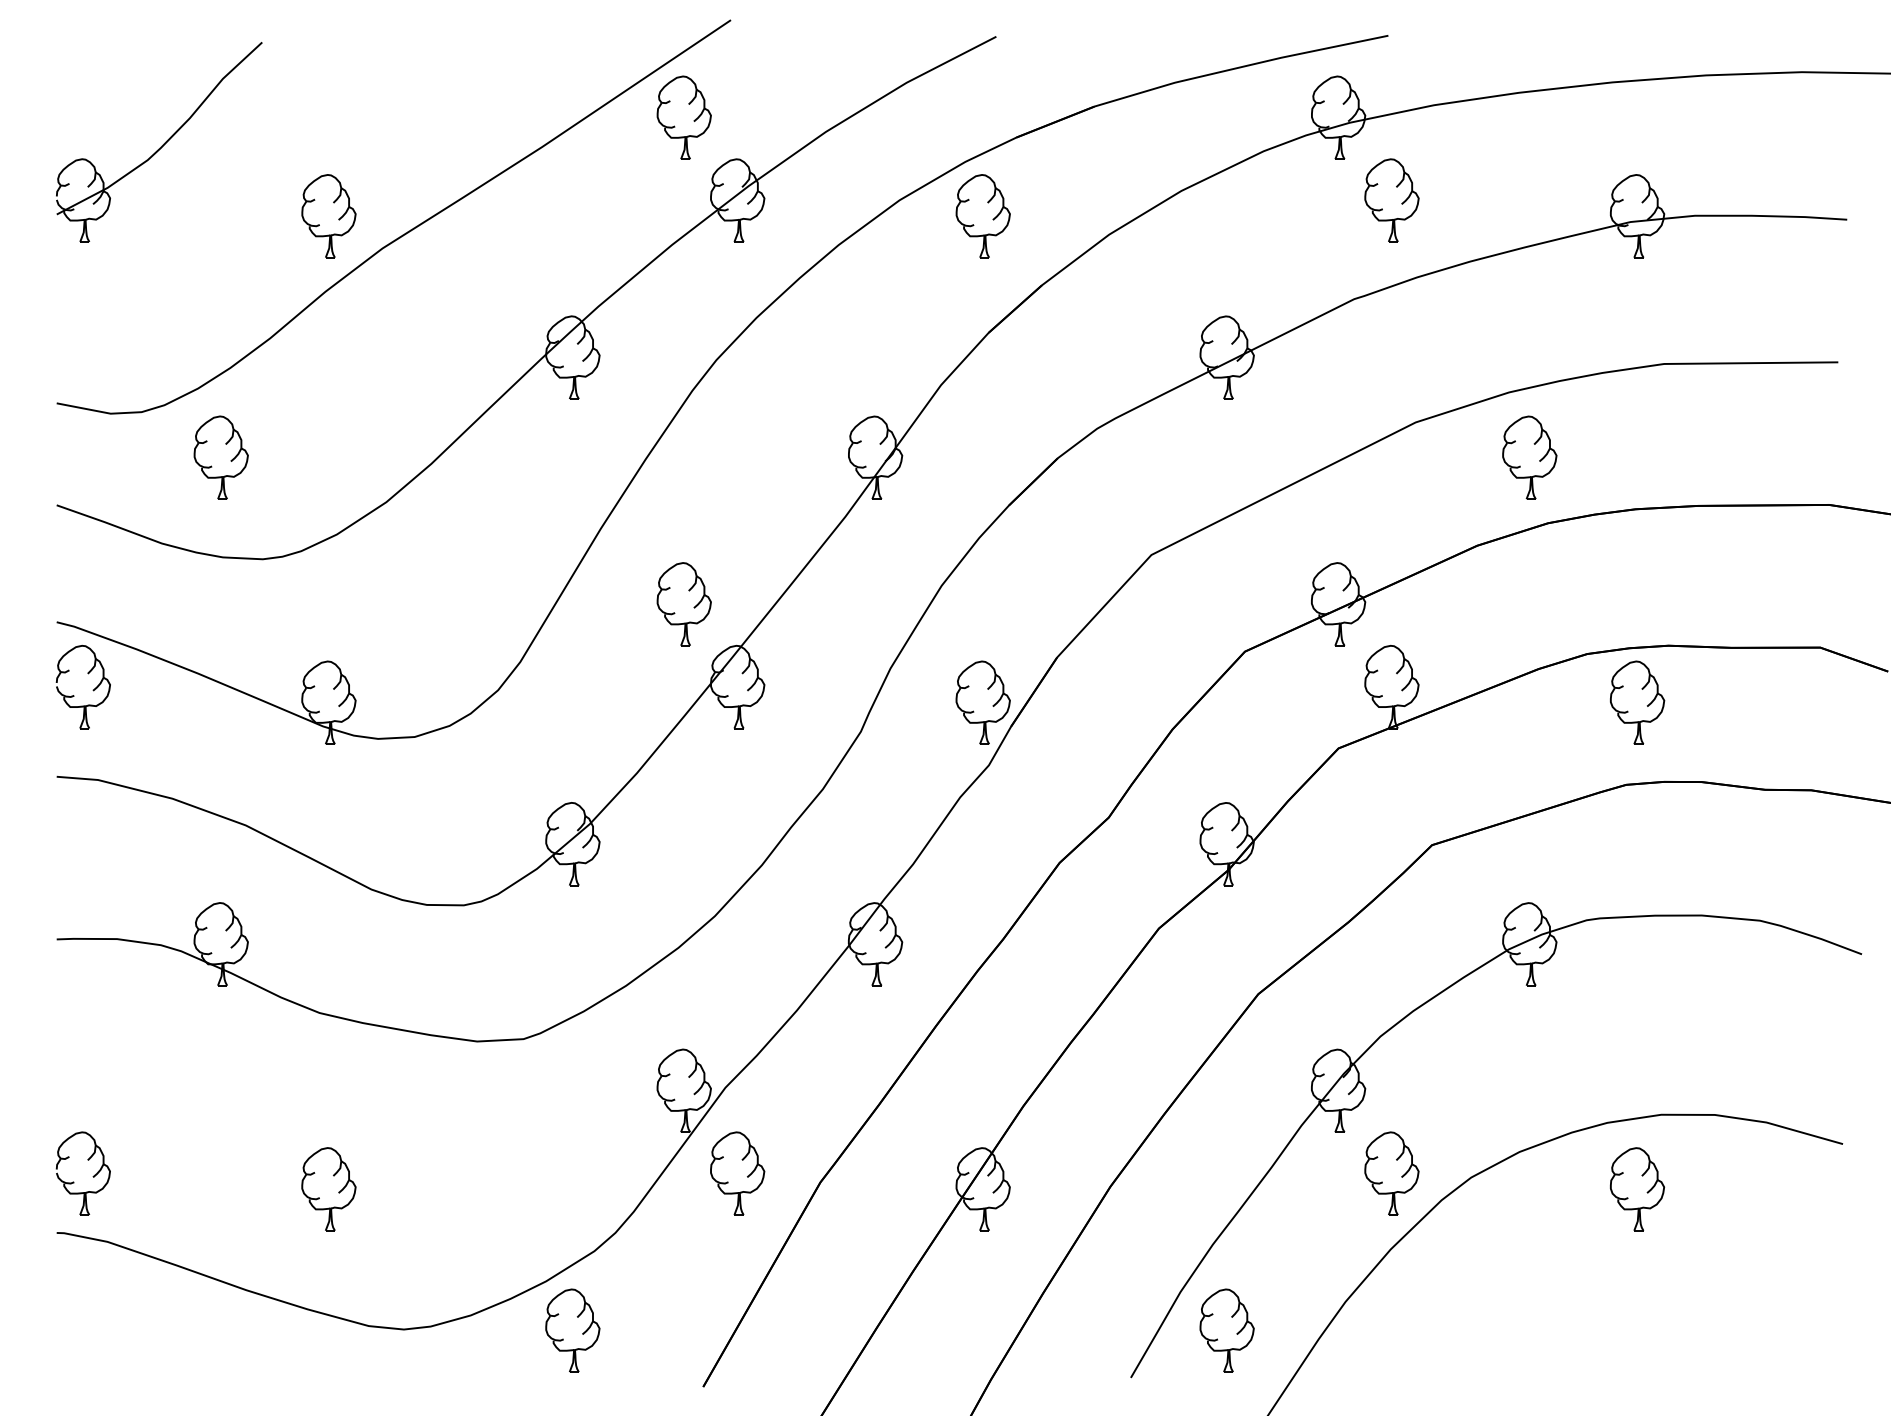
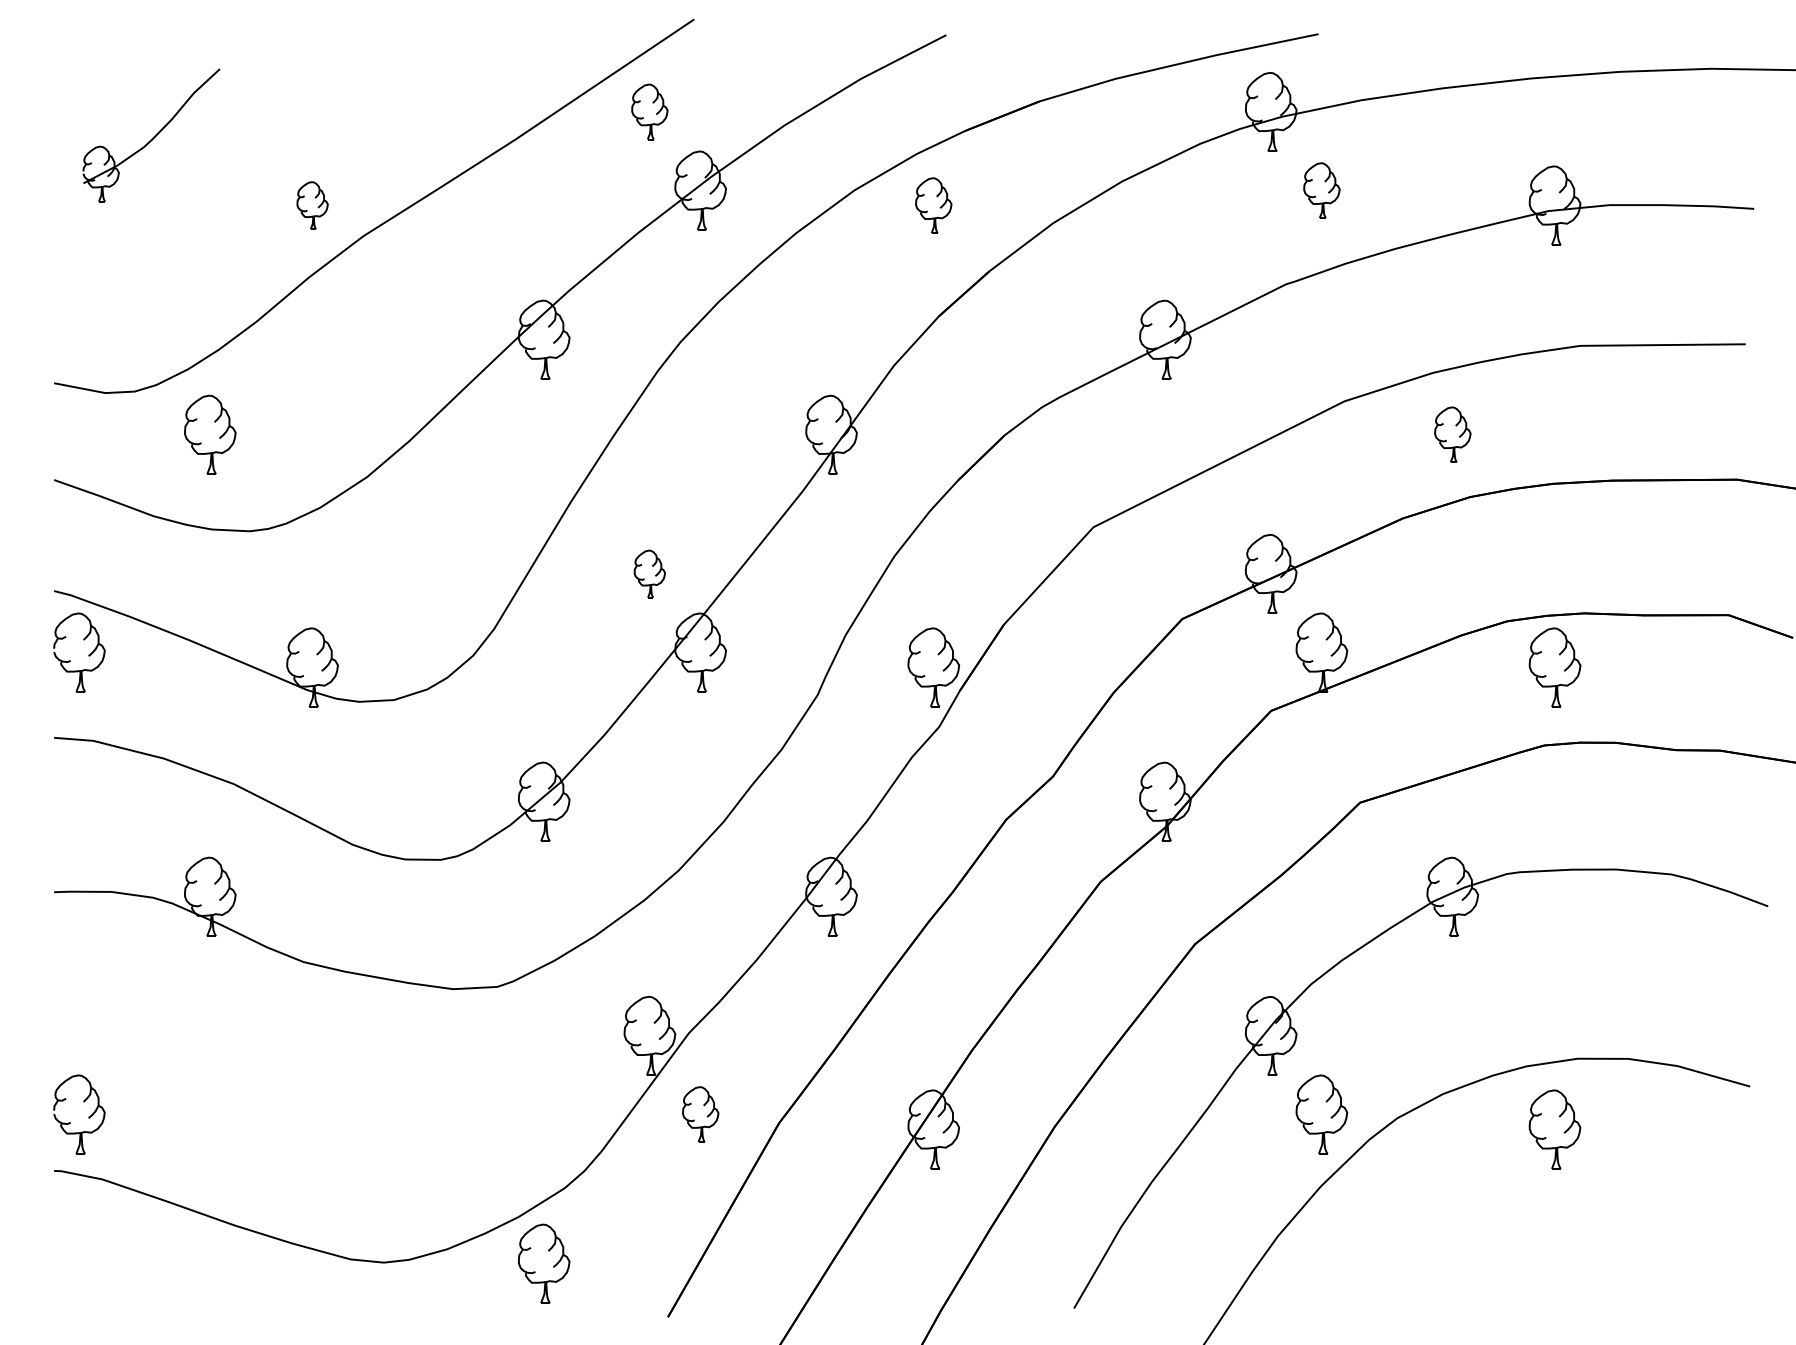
part: (683, 117) -> (649, 111), size x0.7
part: (159, 142) -> (151, 135), size x0.7
part: (1391, 200) -> (1321, 190), size x0.7
part: (328, 216) -> (312, 205), size x0.6
part: (982, 216) -> (933, 205), size x0.7
part: (1529, 457) -> (1452, 434), size x0.7
part: (683, 604) -> (649, 574), size x0.6
part: (737, 1173) -> (700, 1114), size x0.7
part: (328, 1189) -> (312, 1129), removed
part: (1226, 1330) -> (1164, 1263), removed

